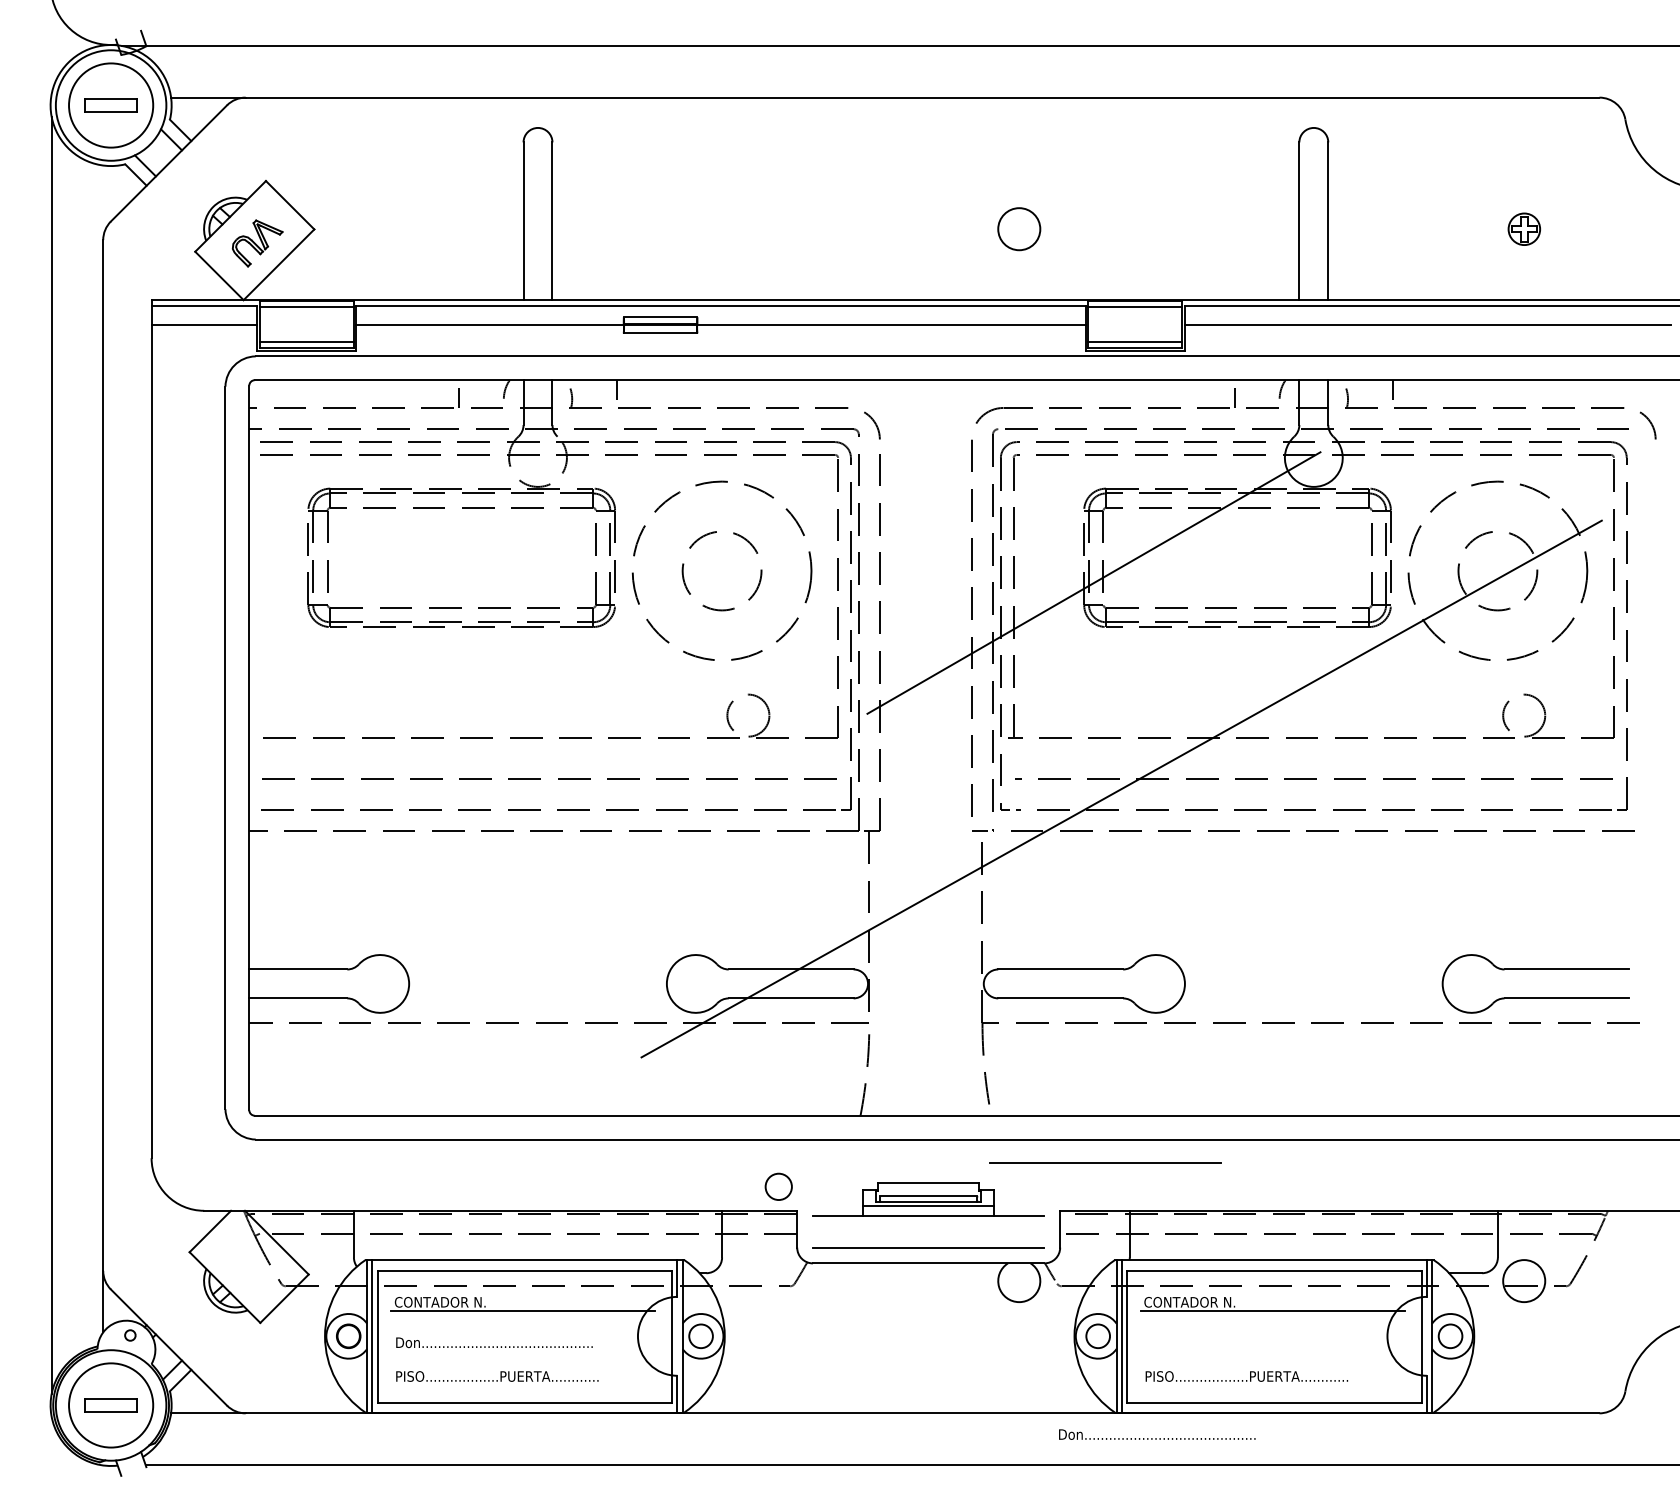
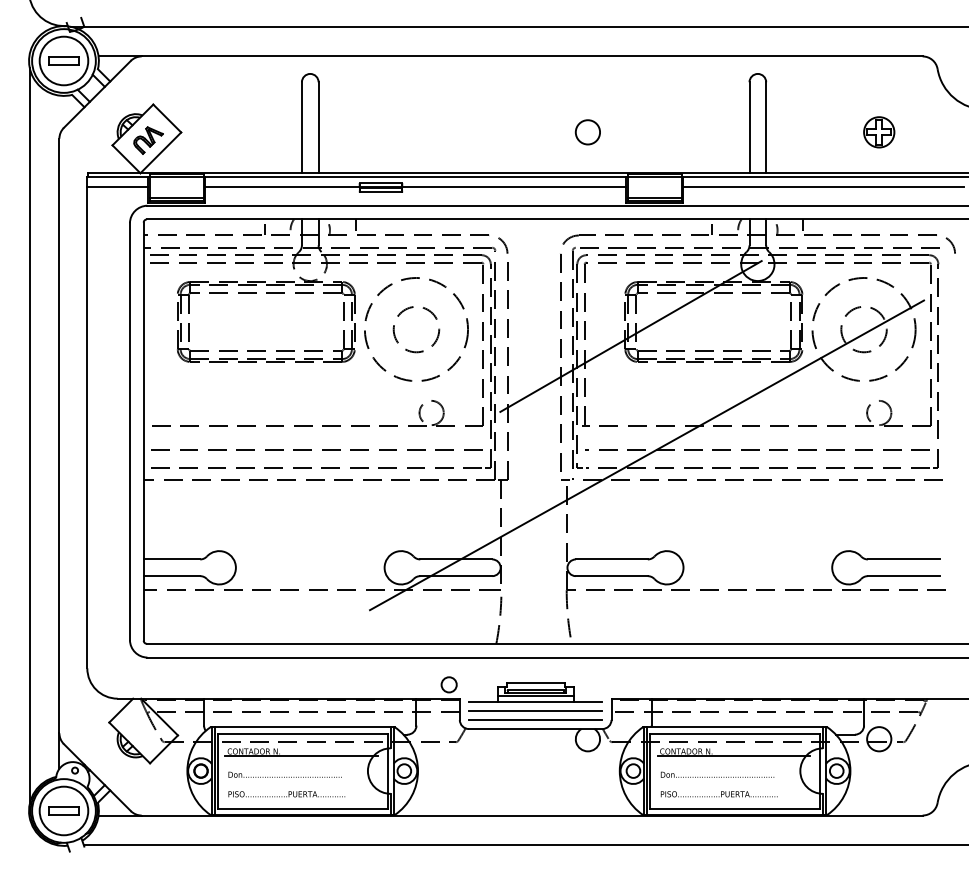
part: (1524, 229) -> (879, 132), size x1.67
line: (1105, 1161) -> (535, 710), moved
text: (1157, 1434) -> (717, 774), moved

